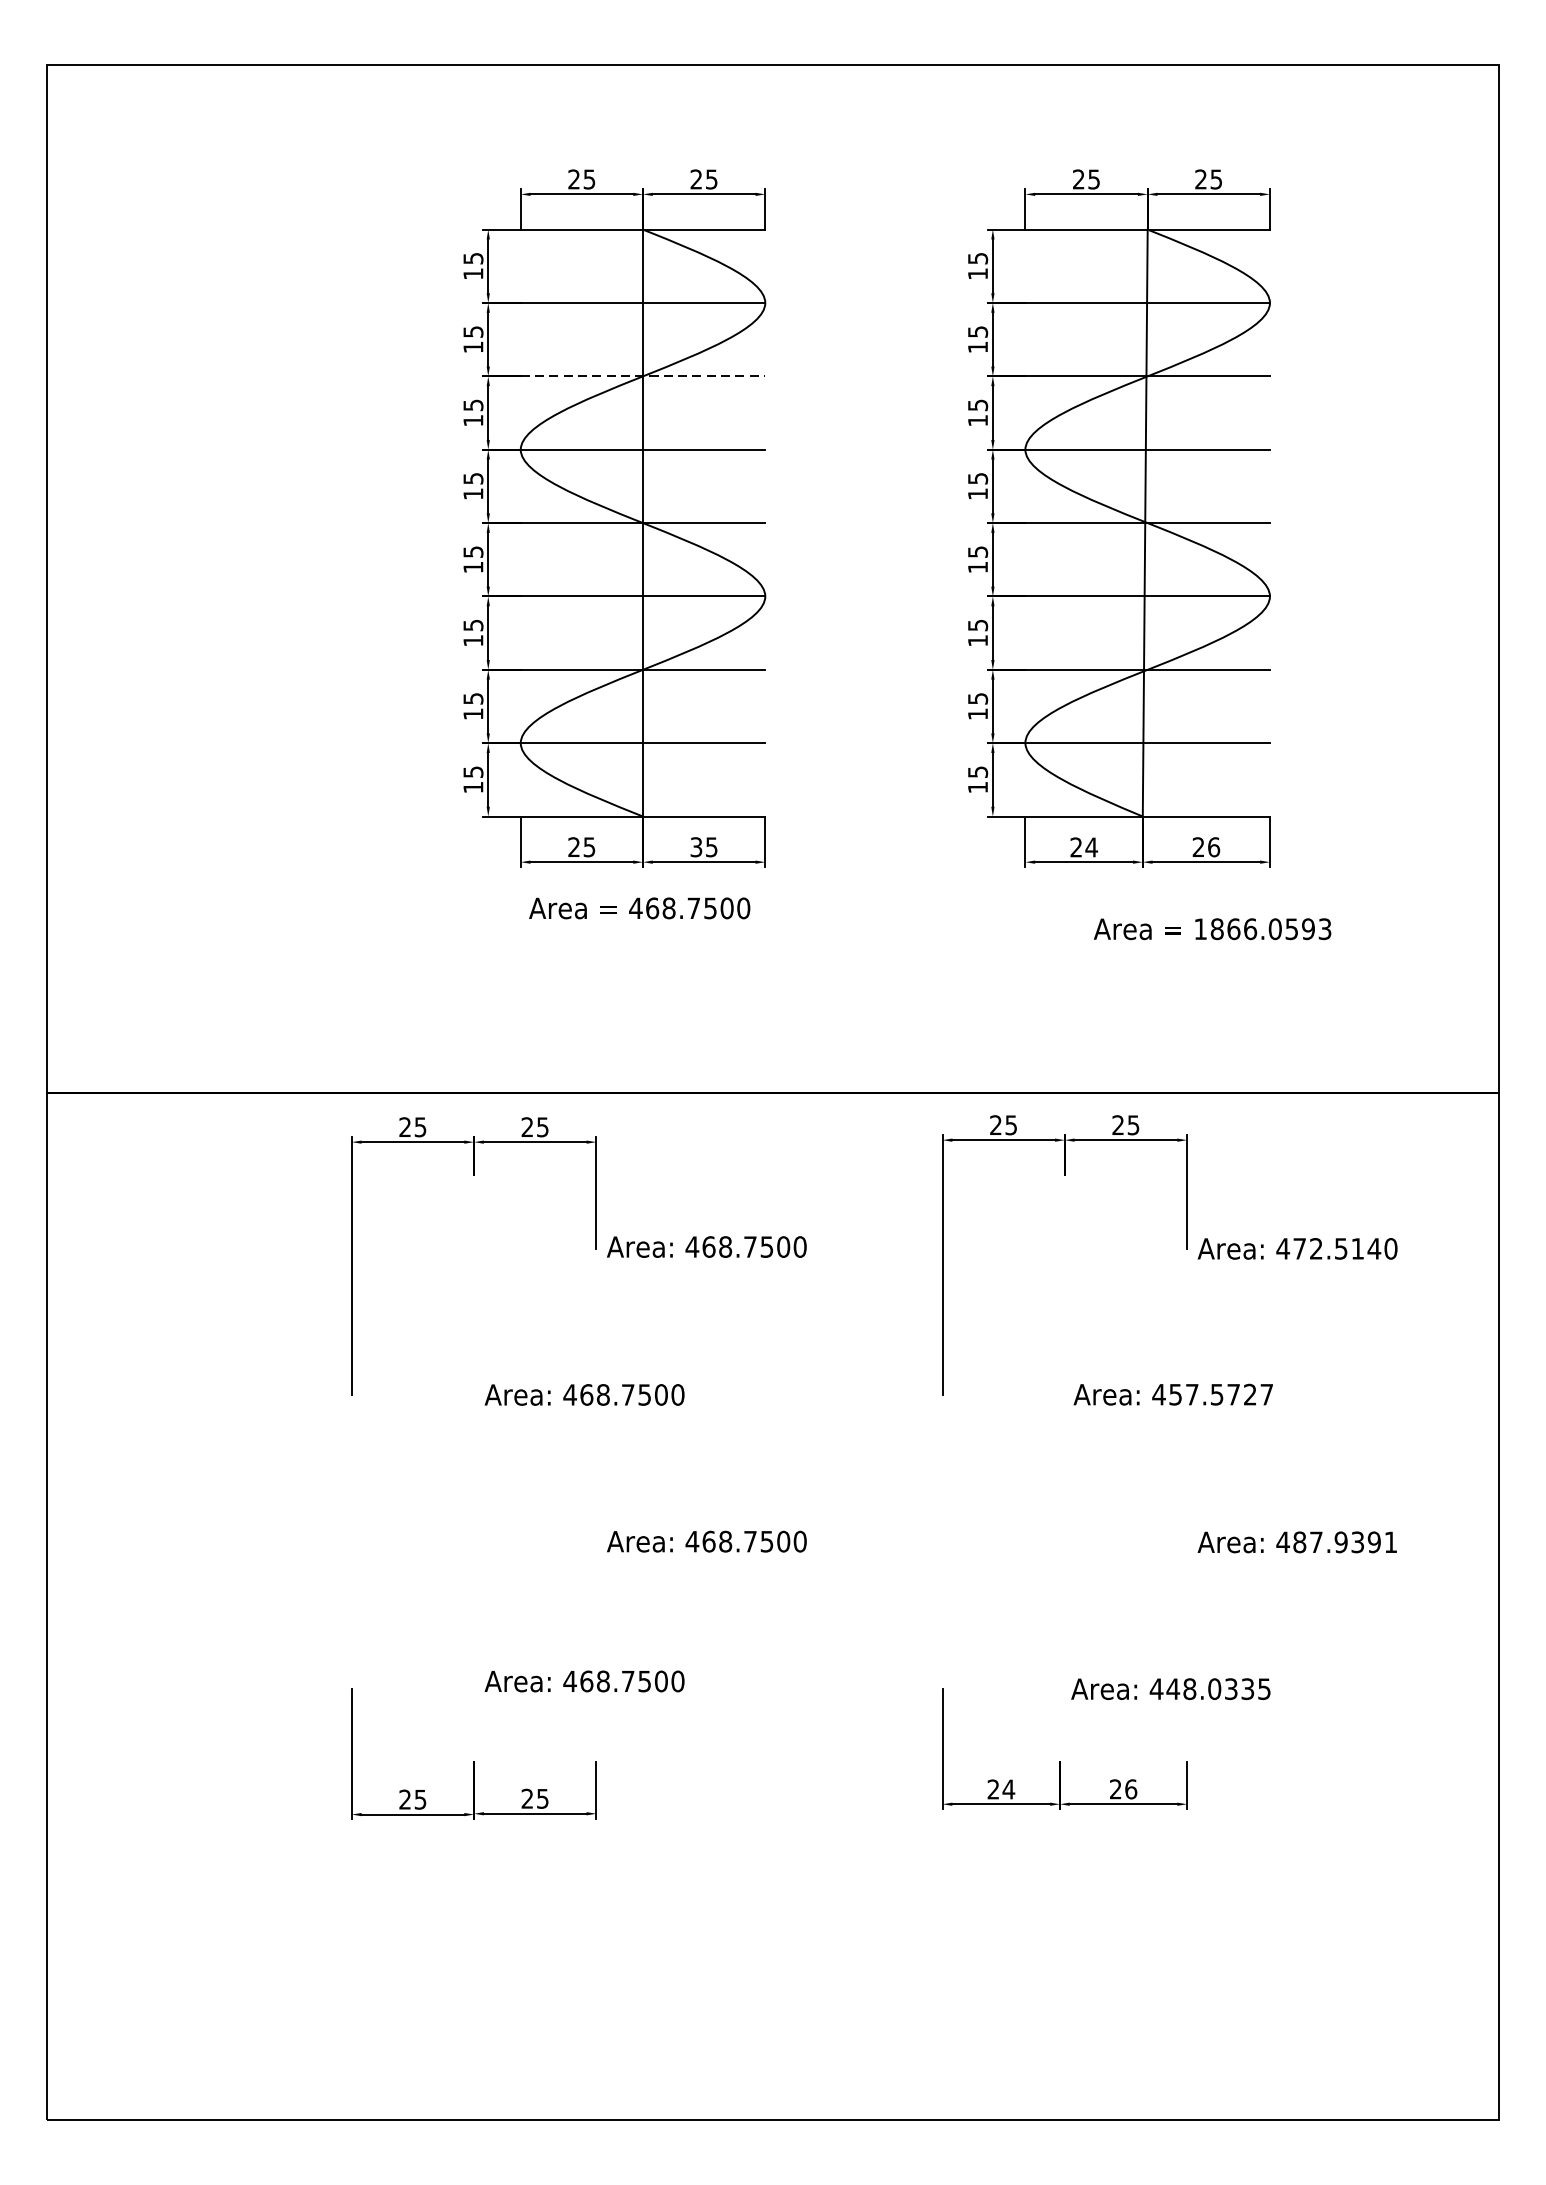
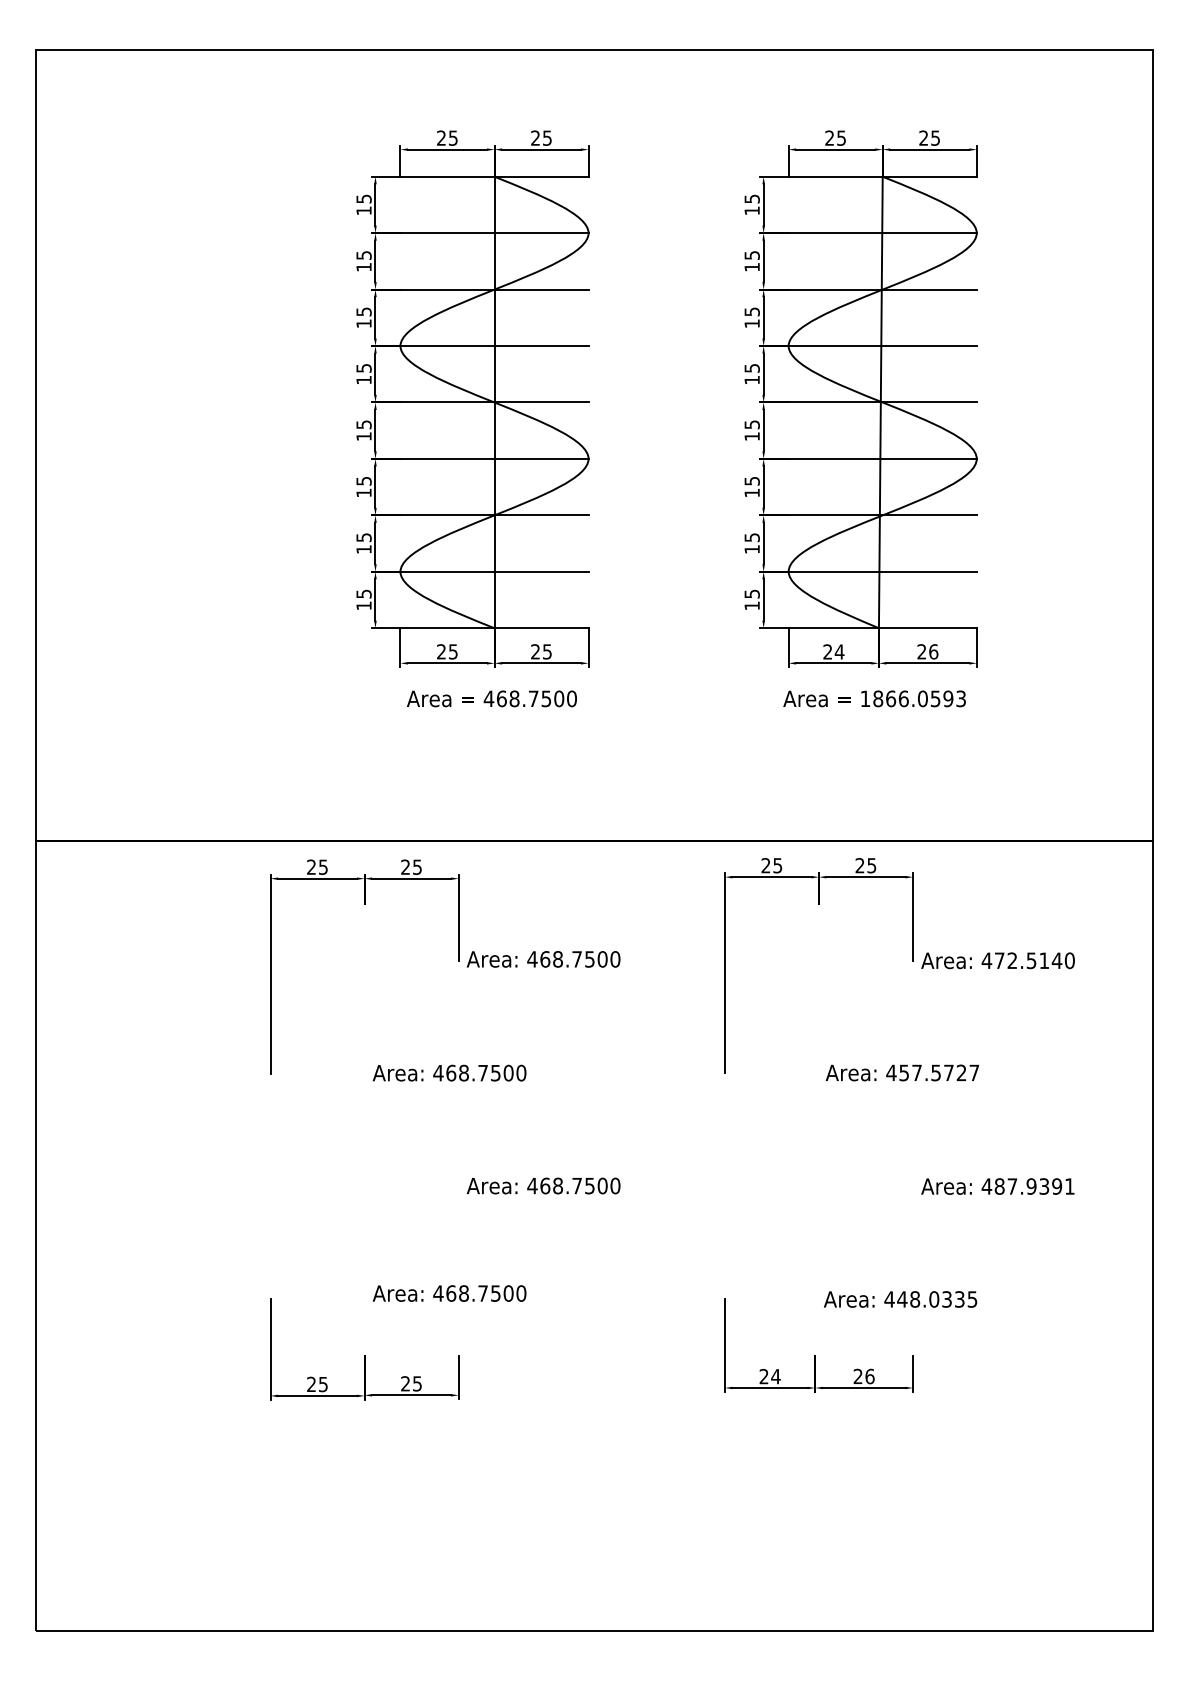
line: (644, 376) -> (495, 289), dashed -> solid
text: (696, 846) -> (535, 651), 35 -> 25
text: (1212, 928) -> (874, 698), moved

